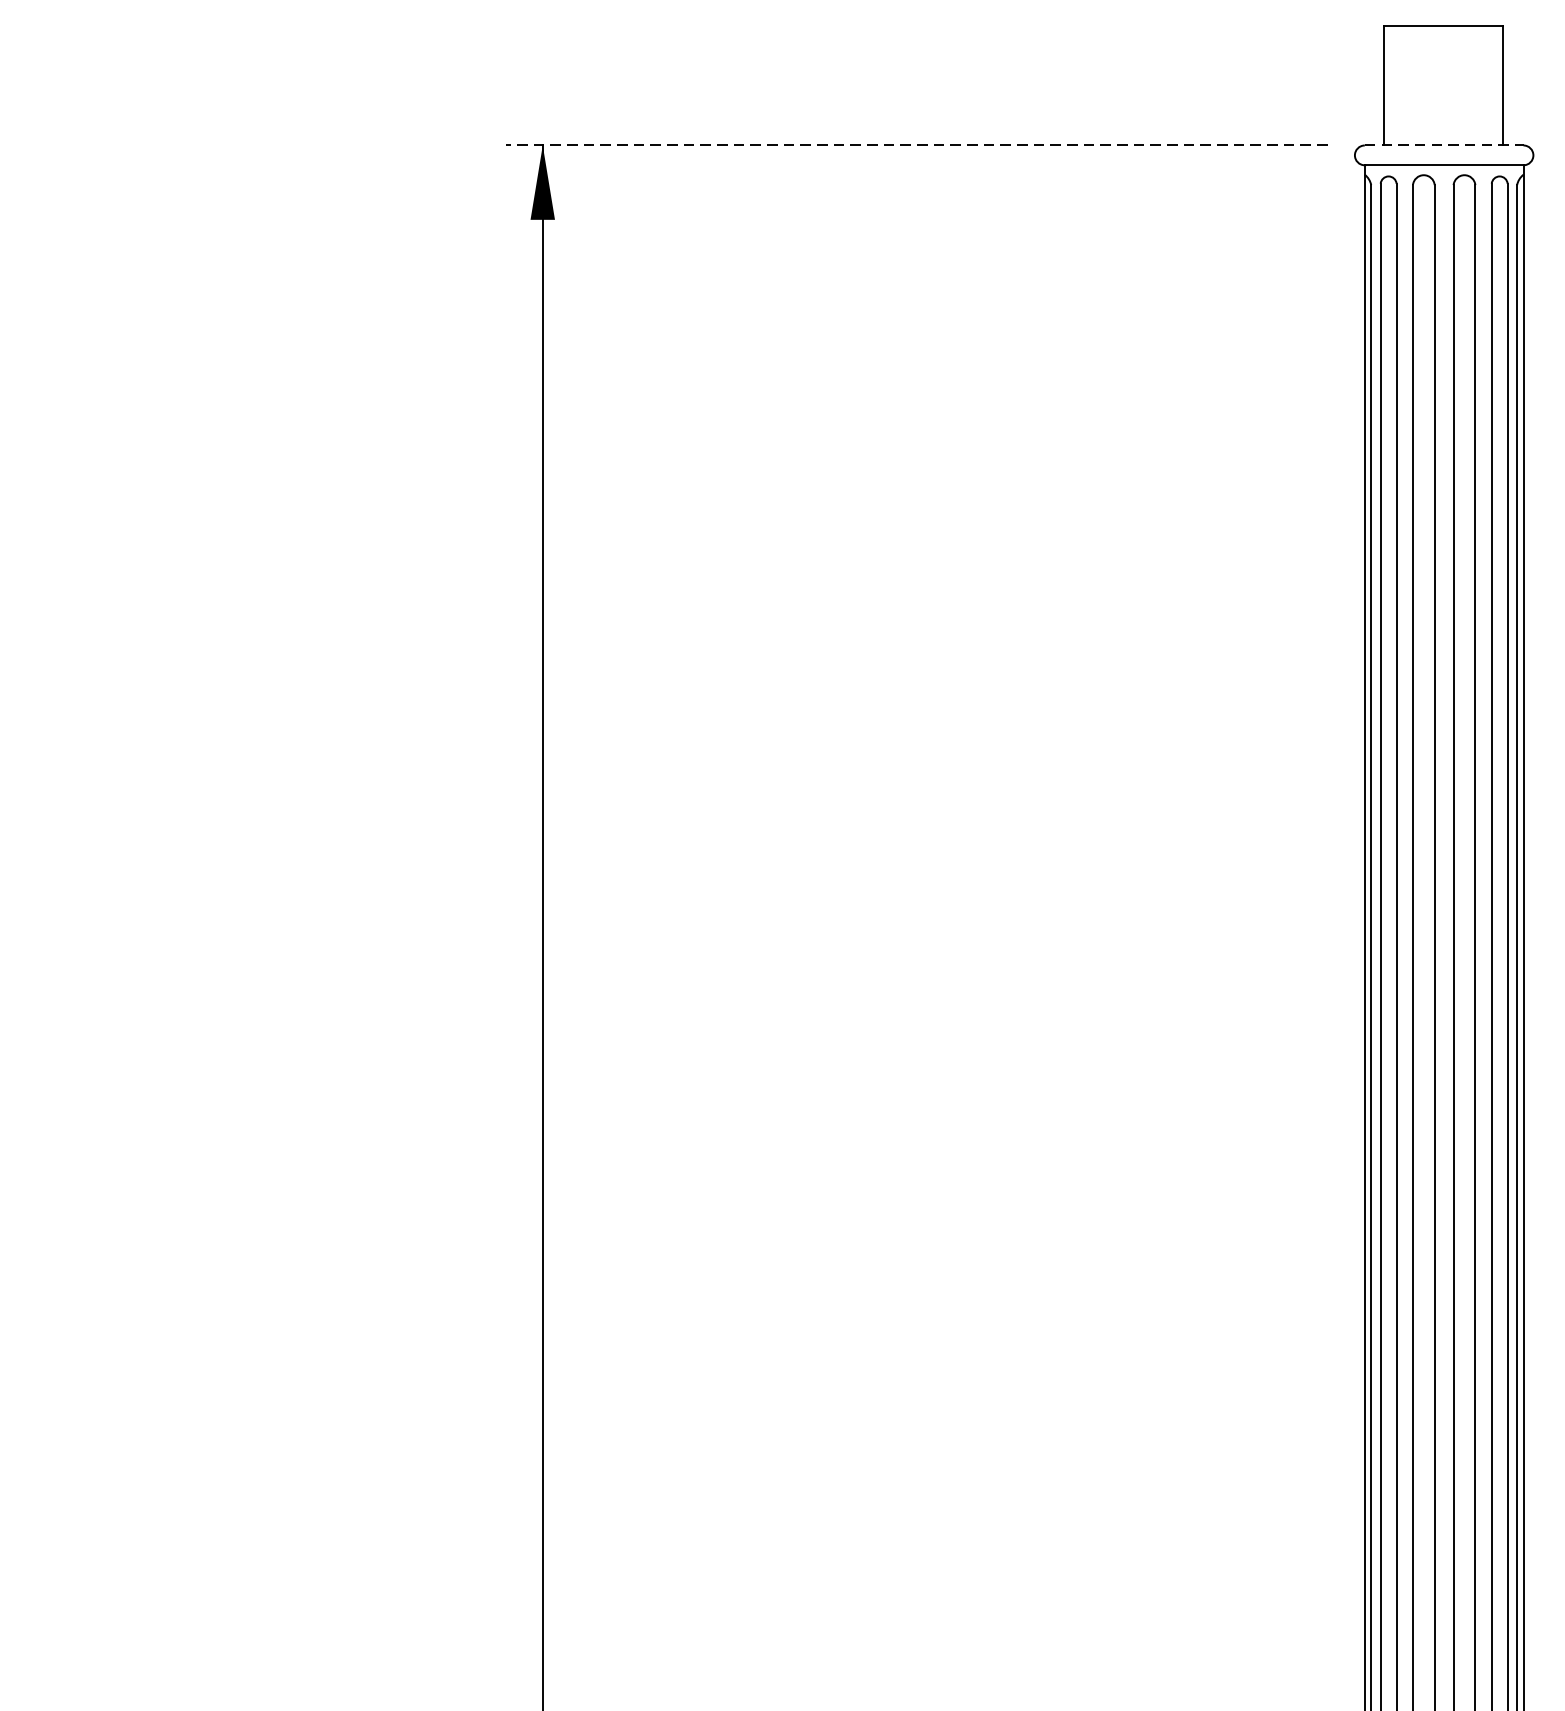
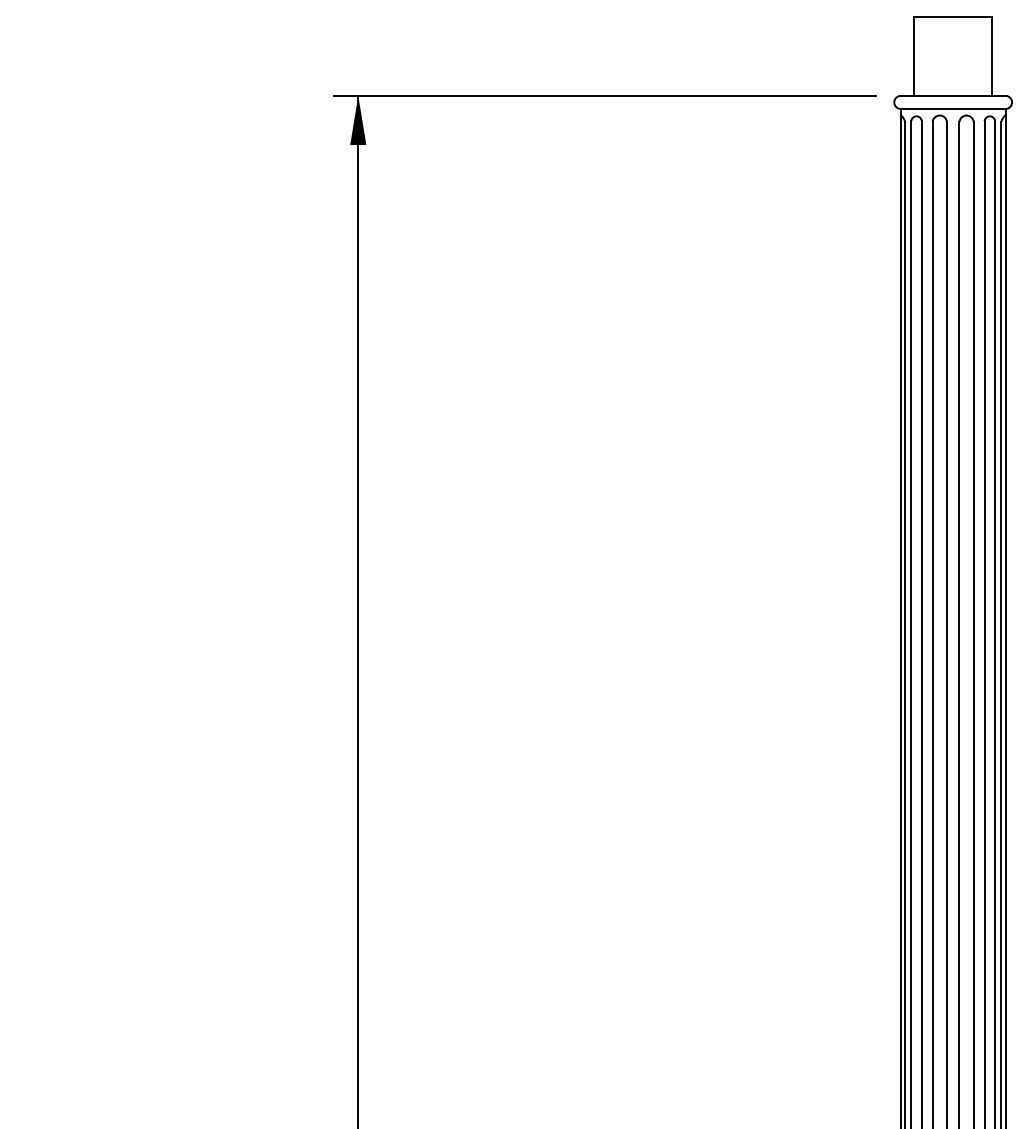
line: (915, 144) -> (604, 95), dashed -> solid
line: (1444, 144) -> (953, 95), dashed -> solid

